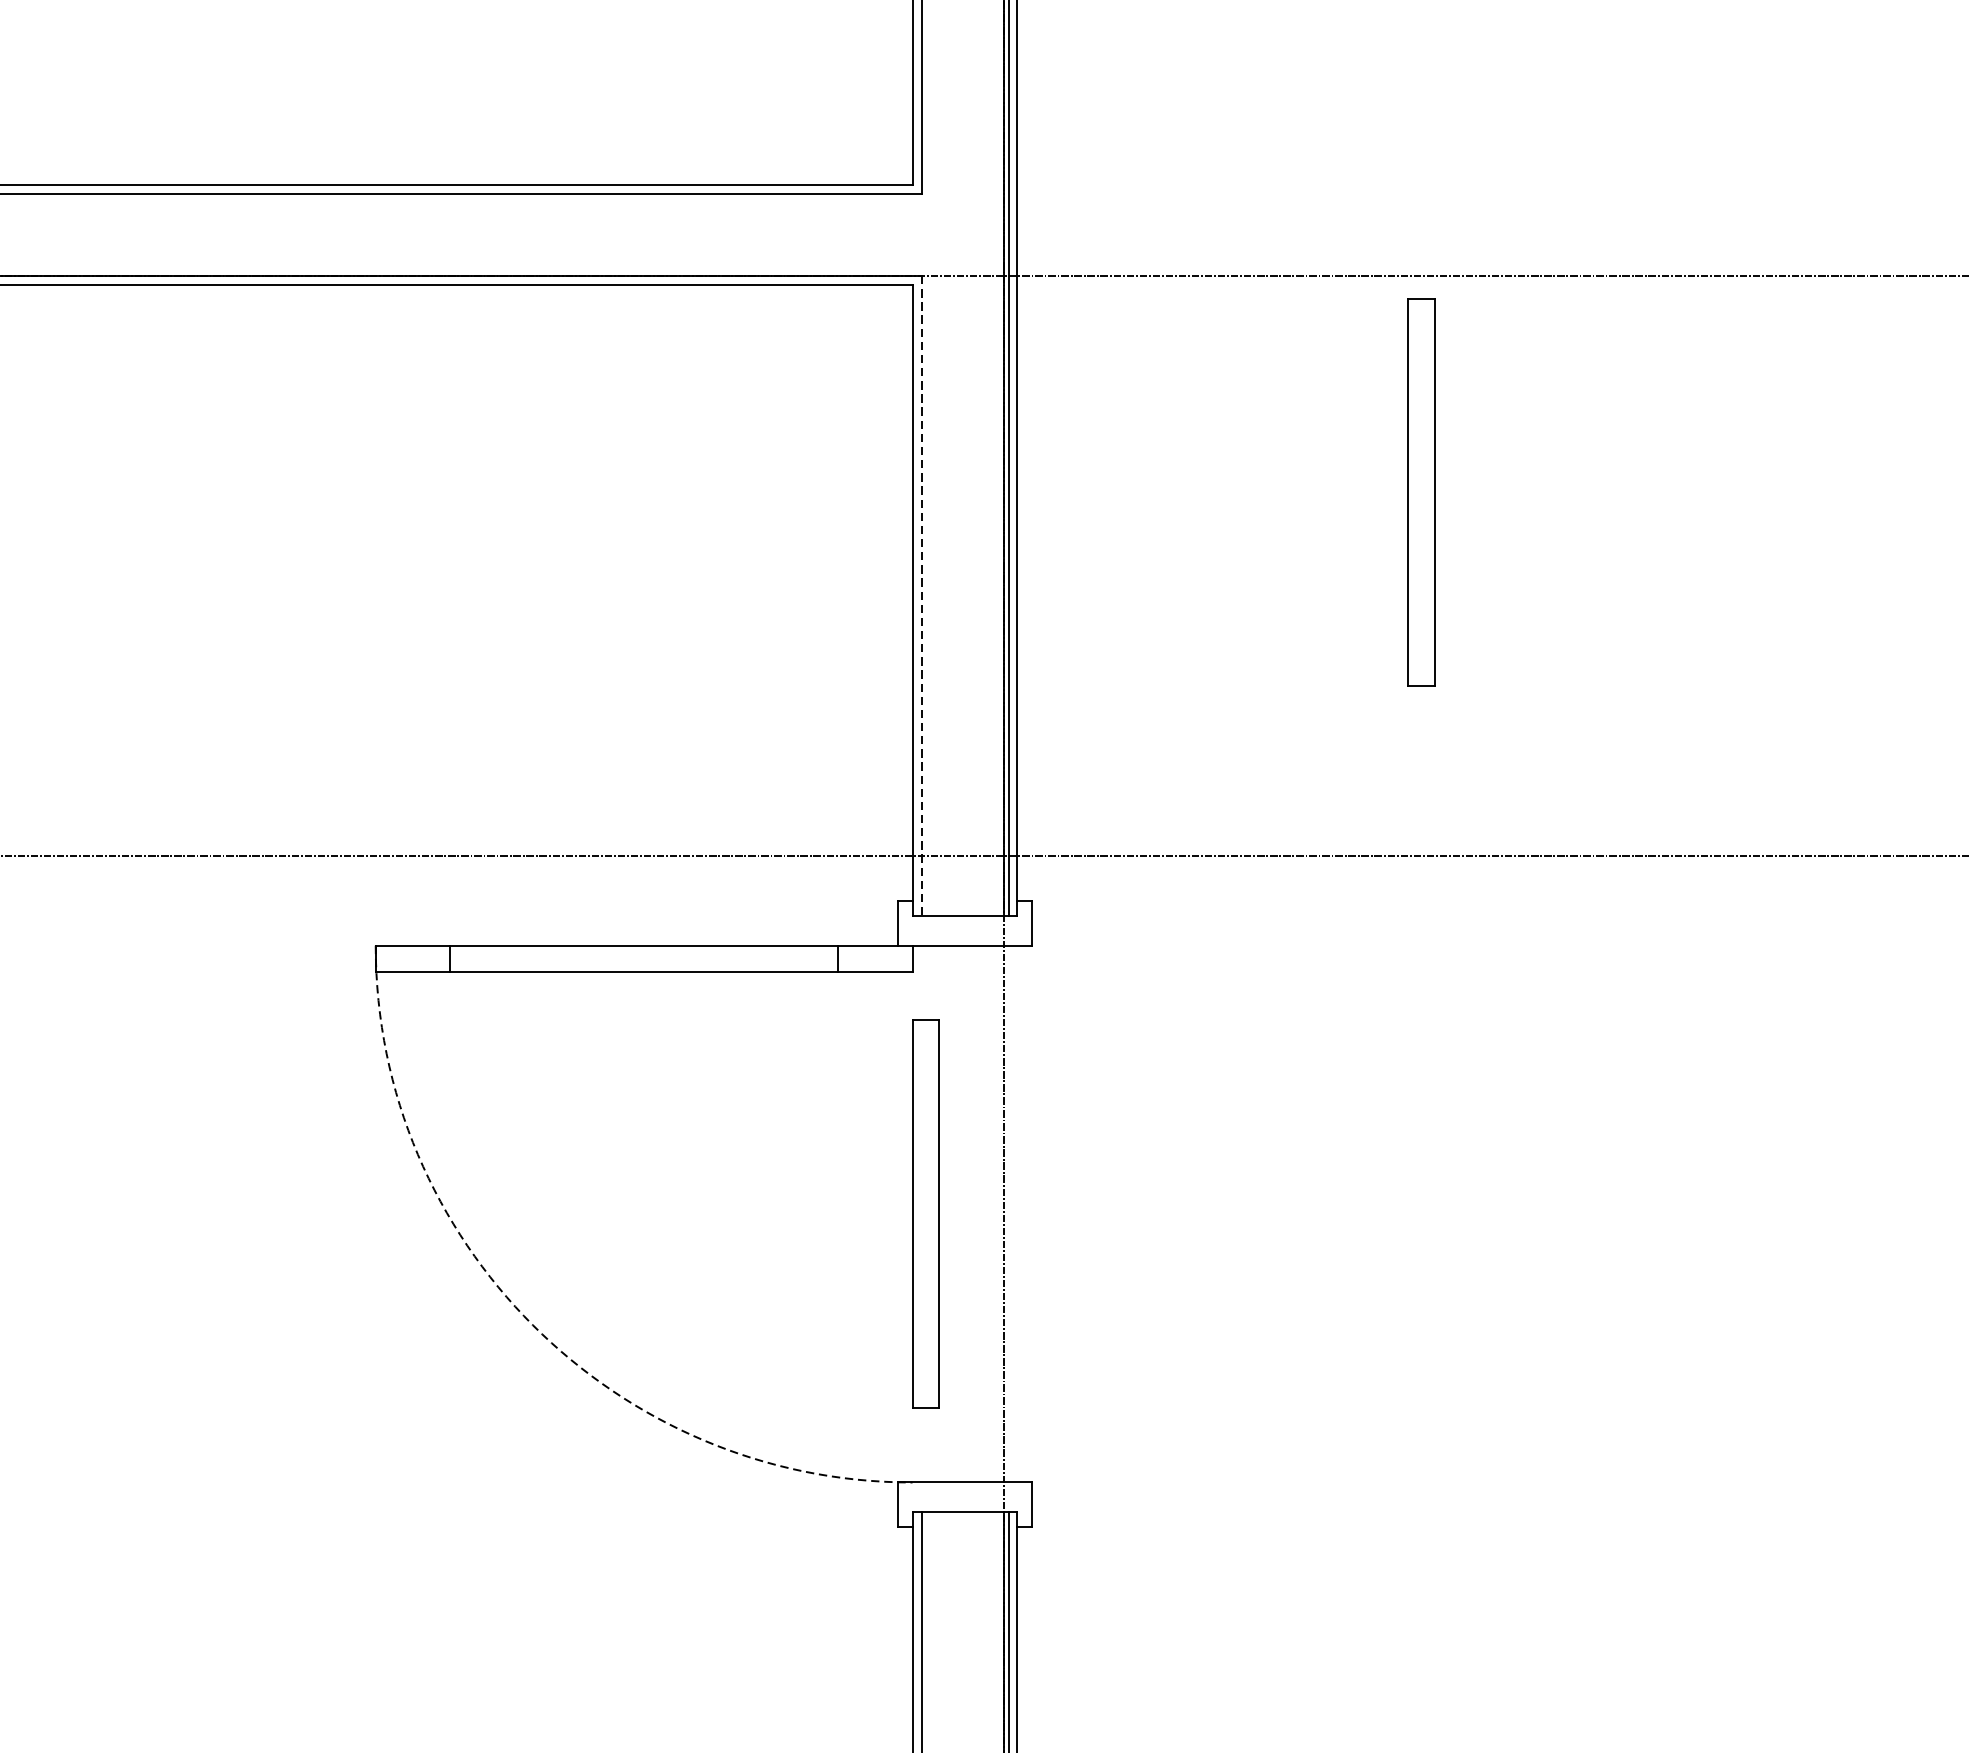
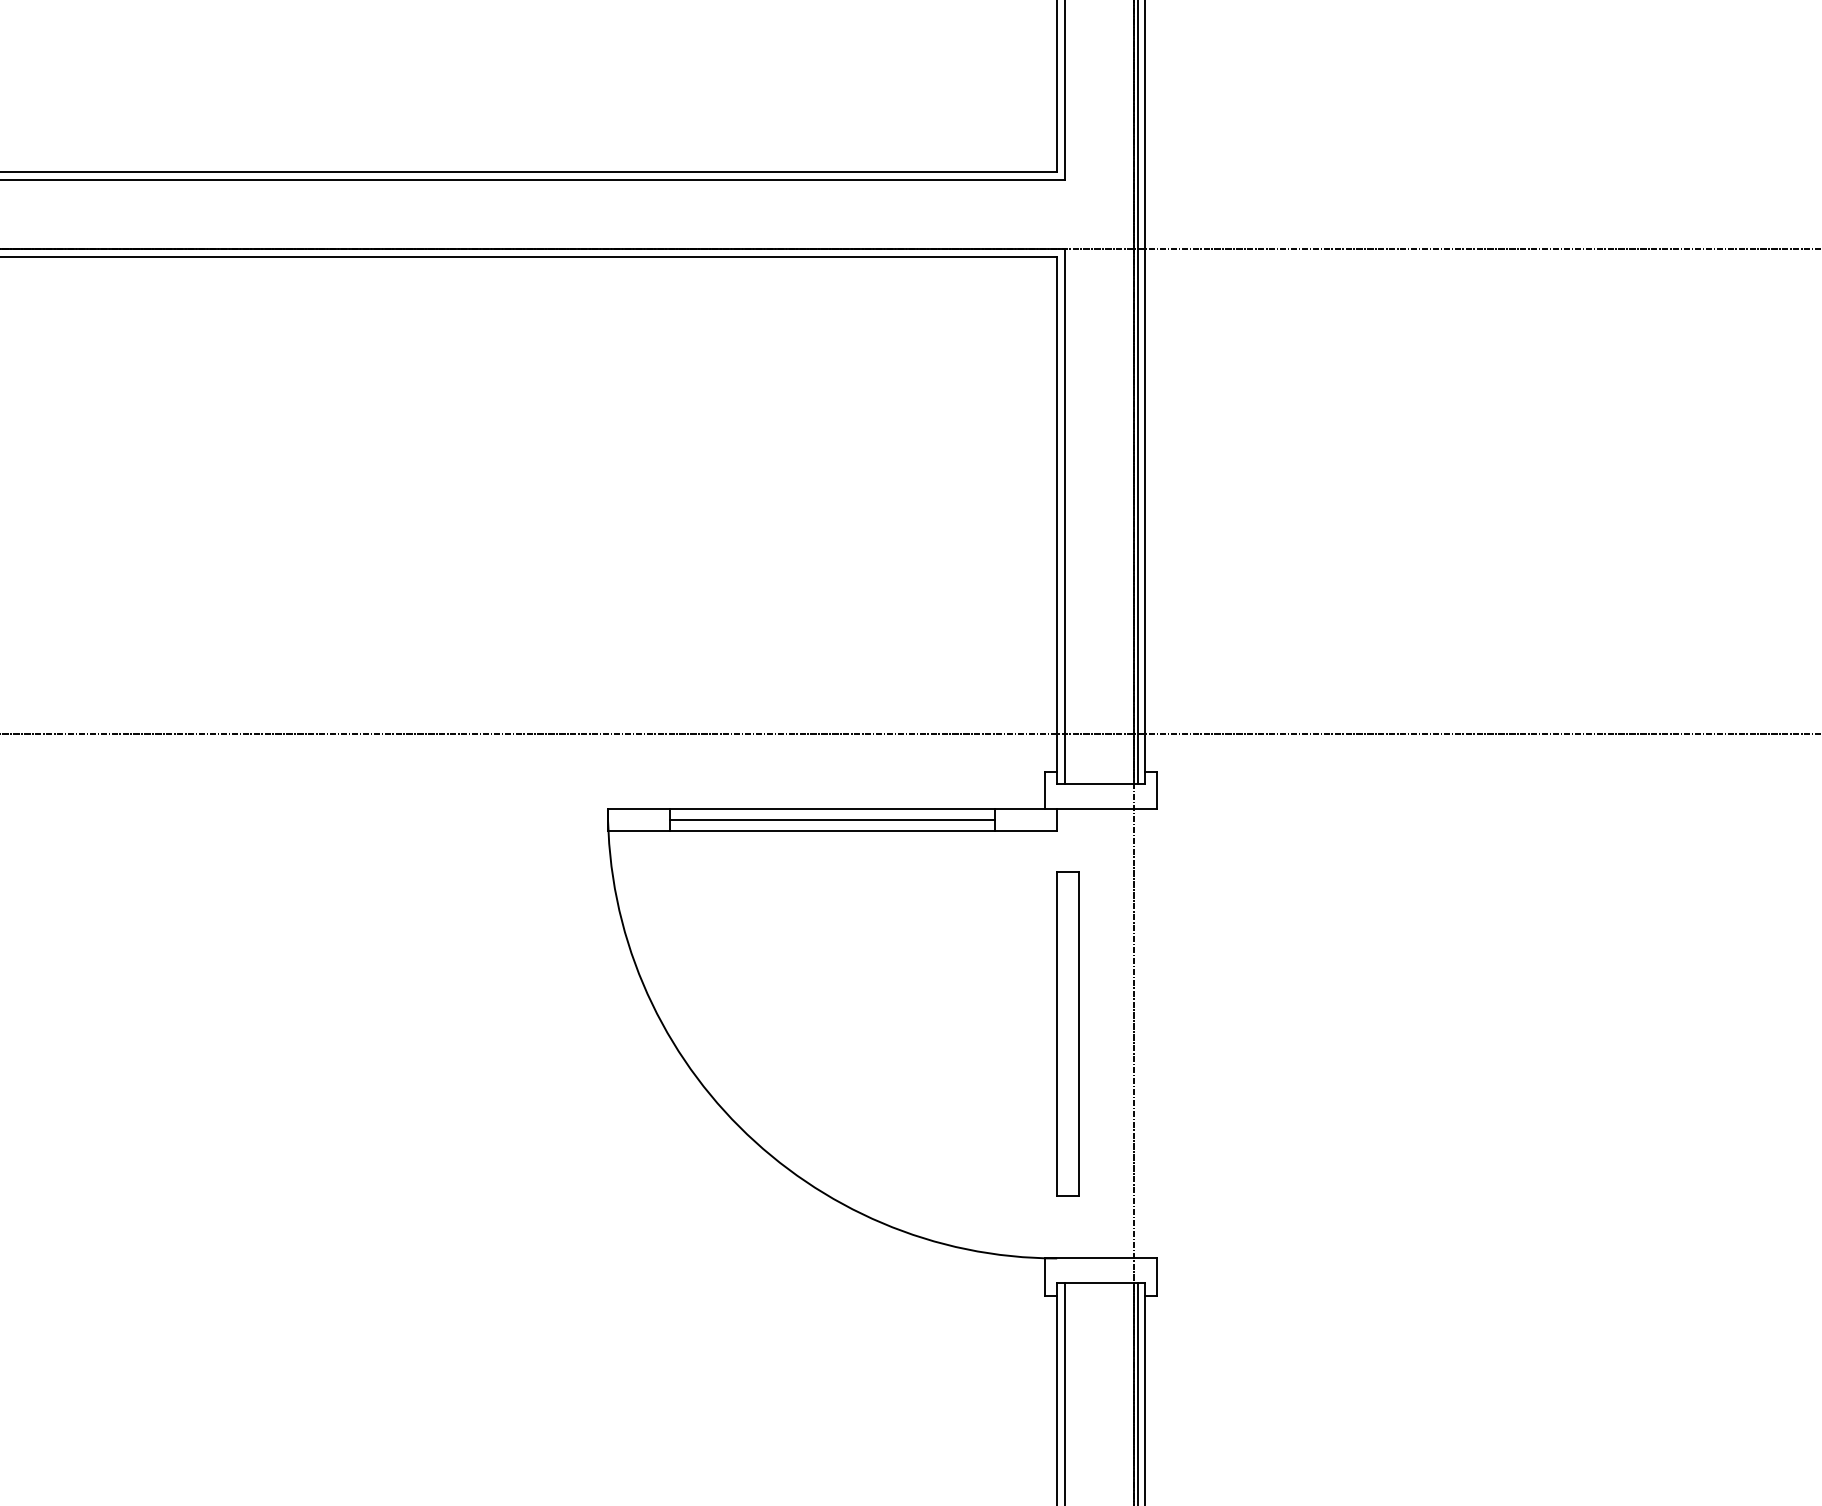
part: (1420, 491) -> (1482, 429), removed
line: (921, 595) -> (1064, 516), dashed -> solid
line: (644, 959) -> (832, 820), added
arc: (532, 1324) -> (739, 1126), dashed -> solid

